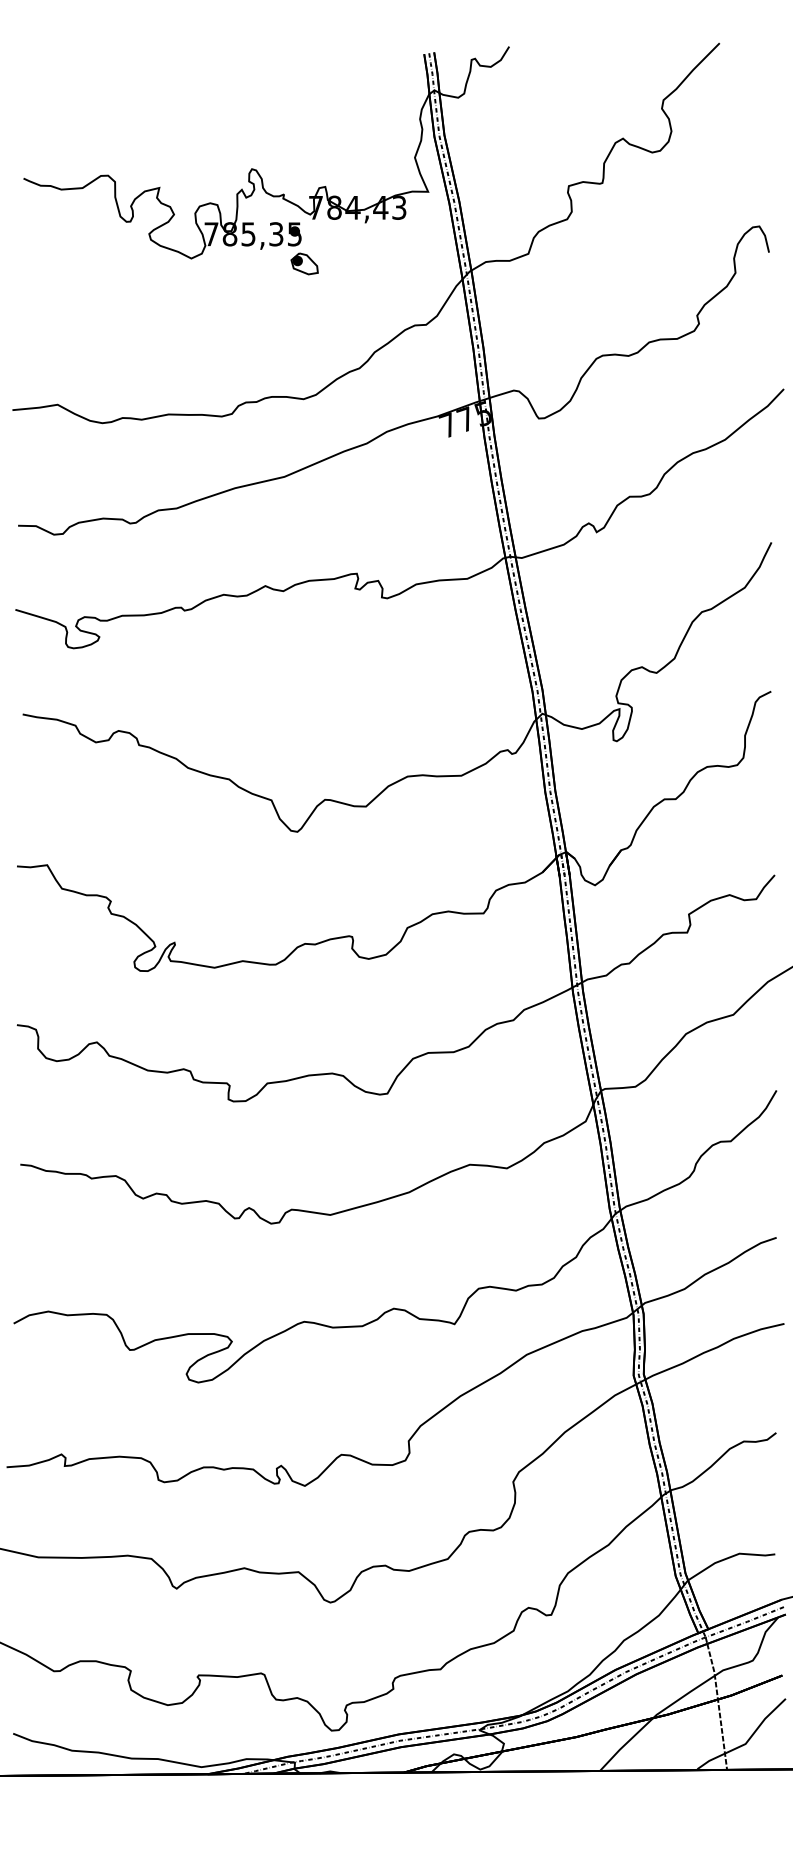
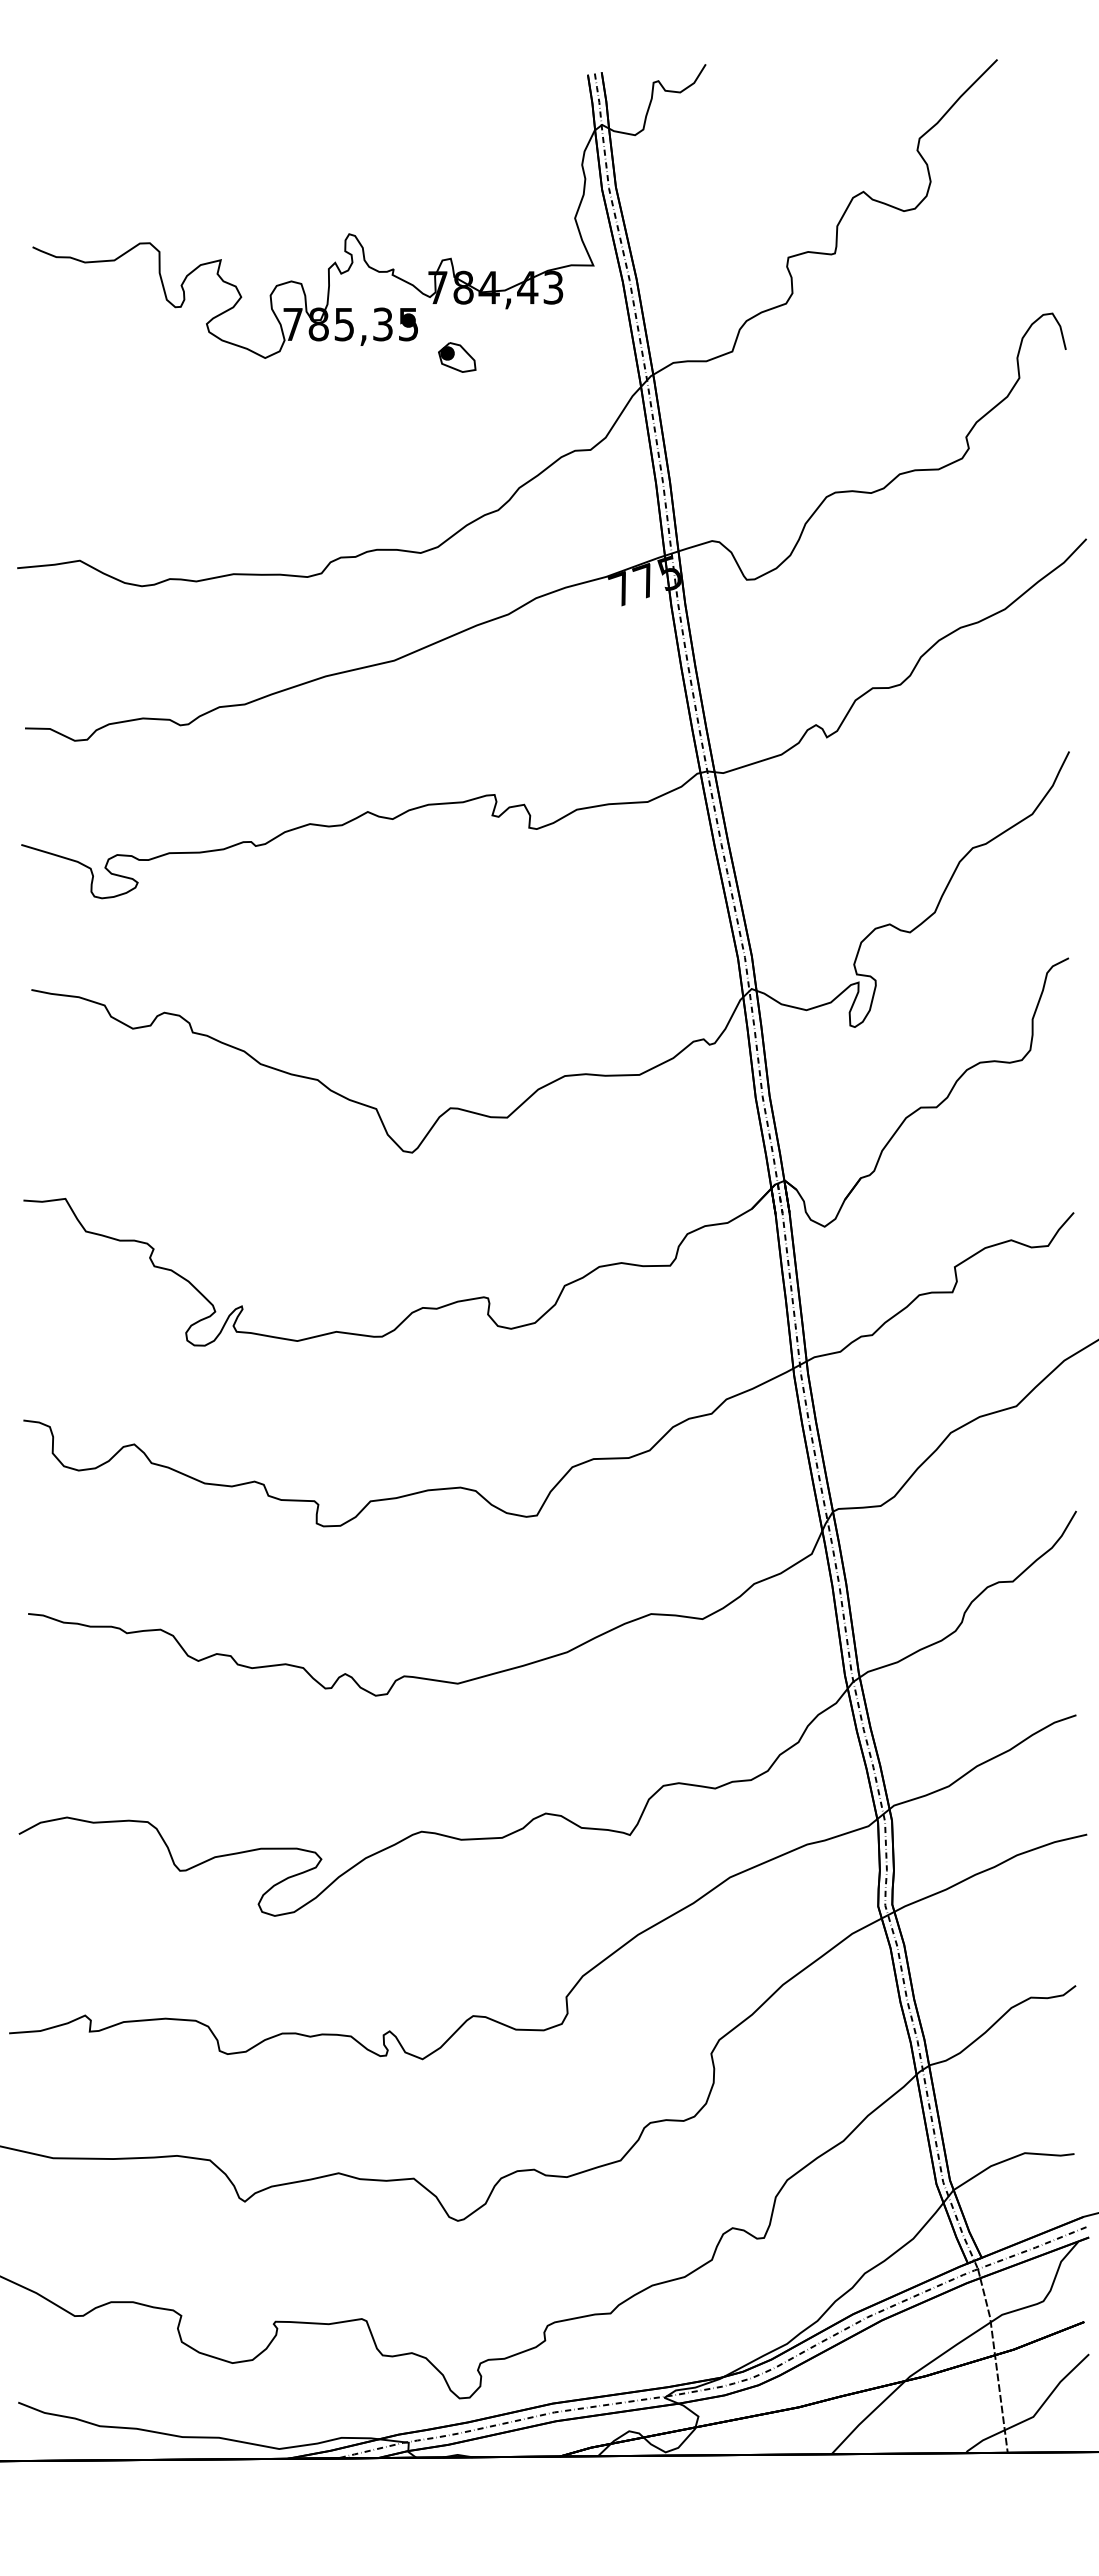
part: (304, 263) -> (457, 357), moved

